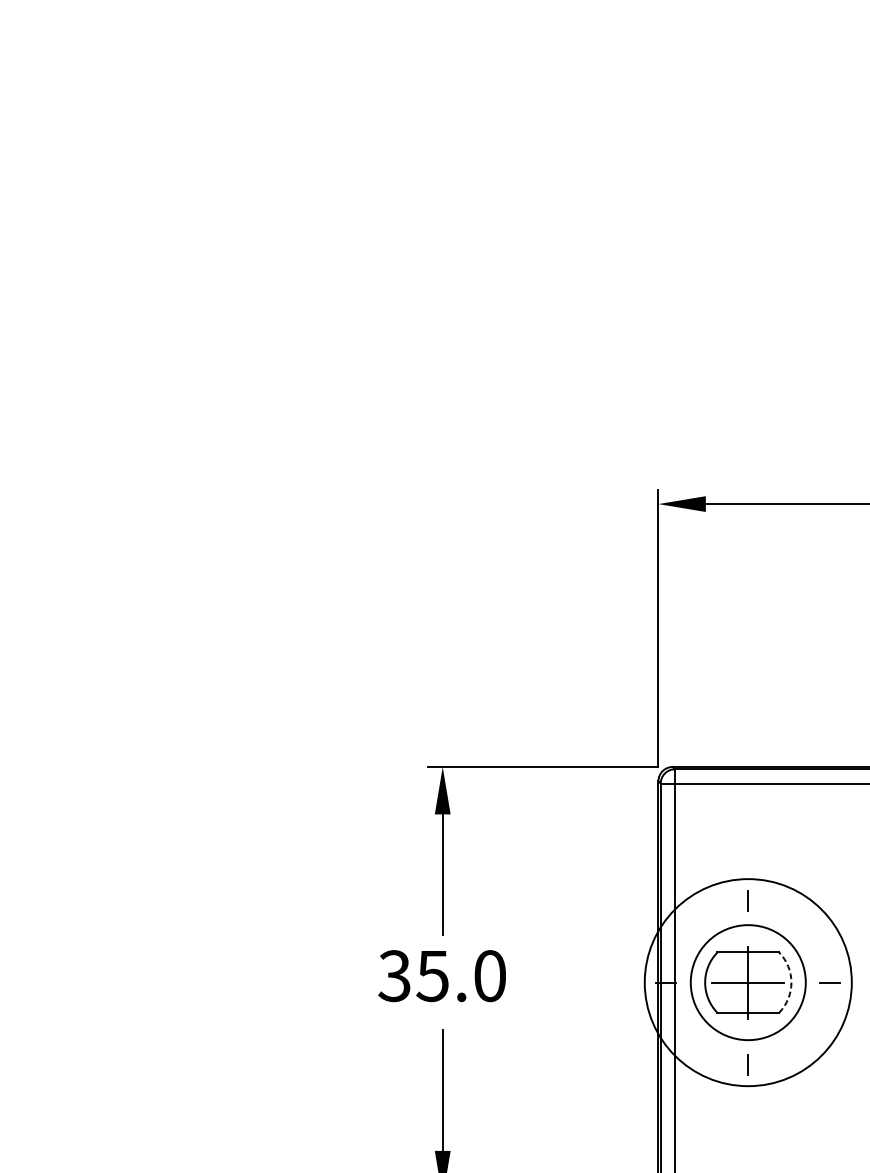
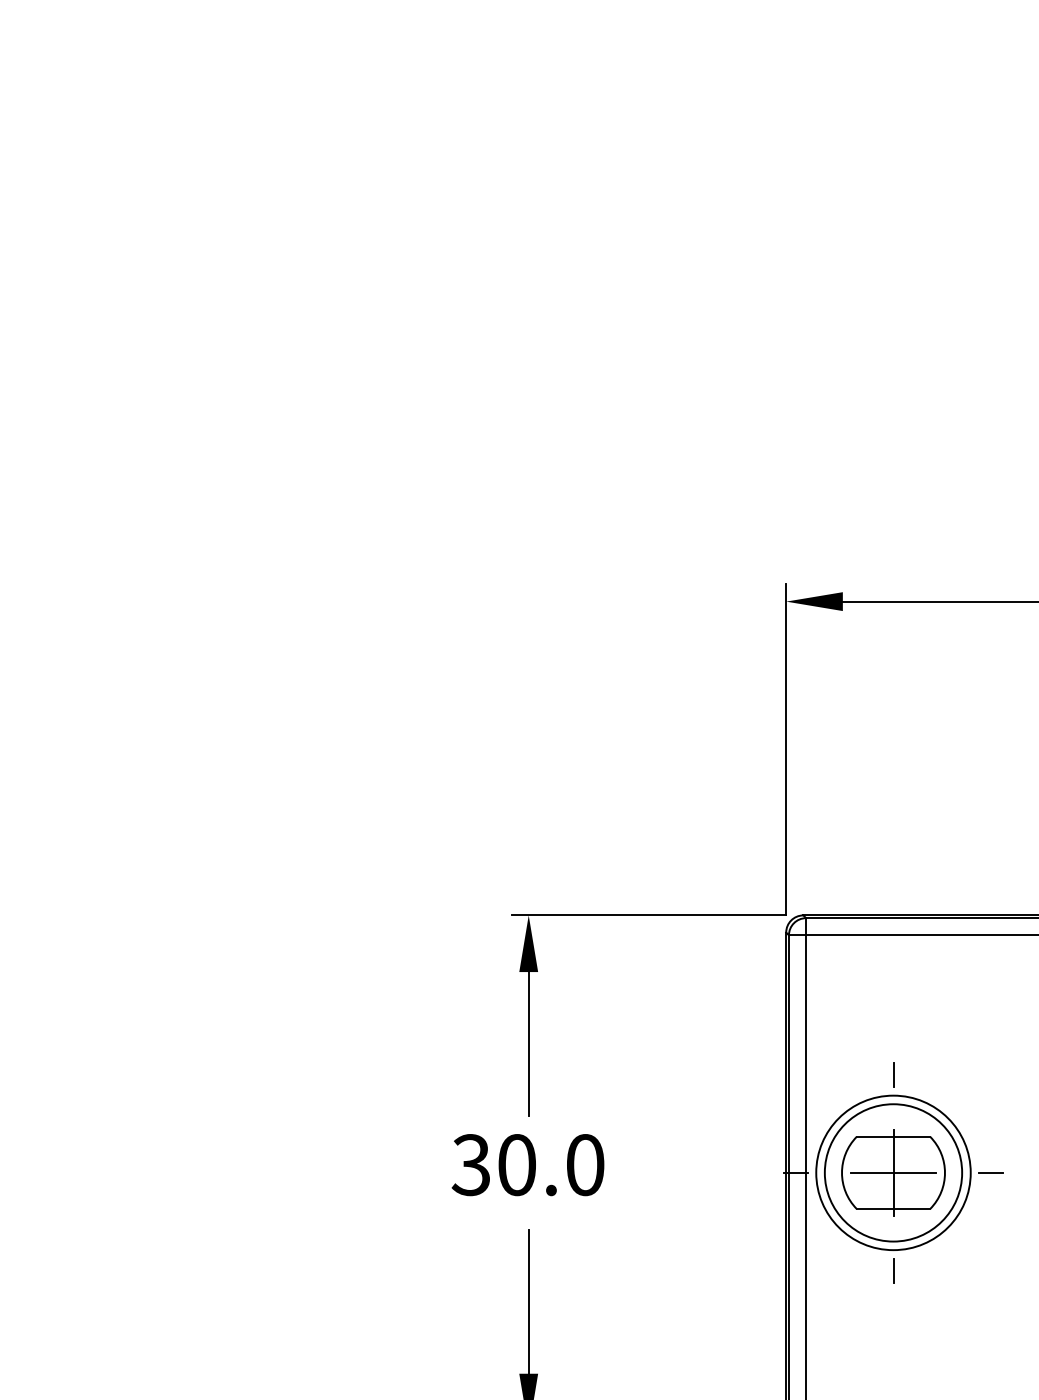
text: (432, 976) -> (516, 1165), 35.0 -> 30.0
circle: (748, 982) -> (893, 1172), size x0.62
arc: (791, 982) -> (944, 1172), dashed -> solid

